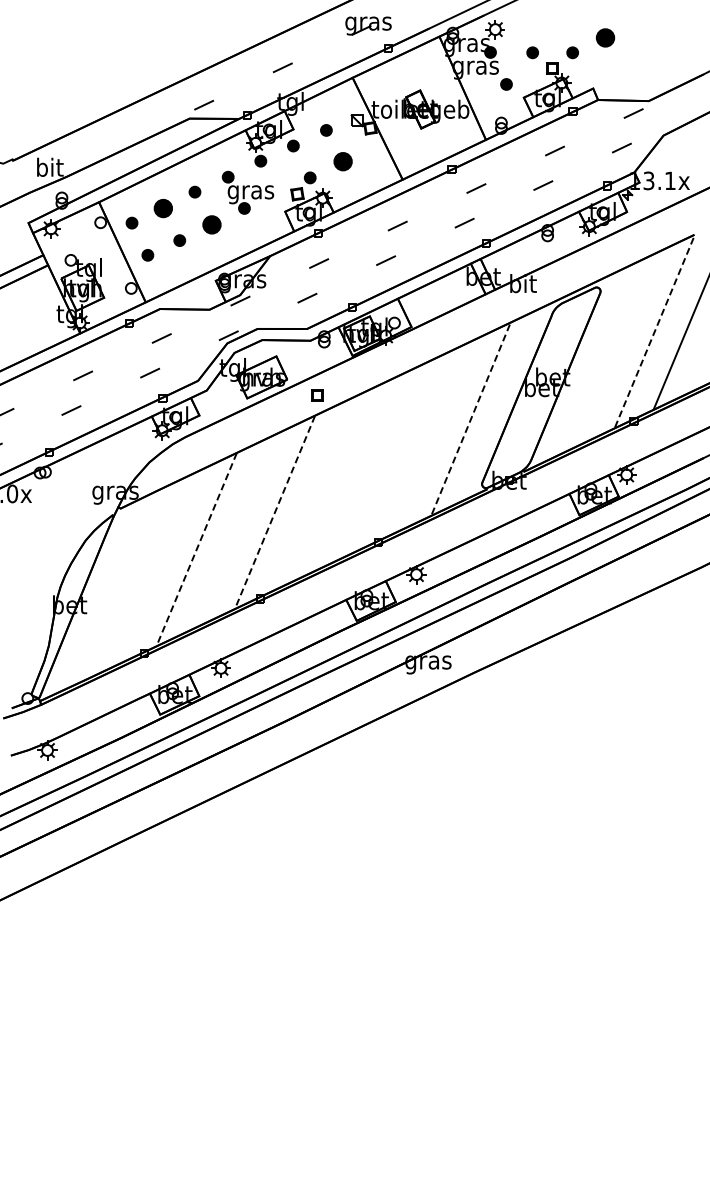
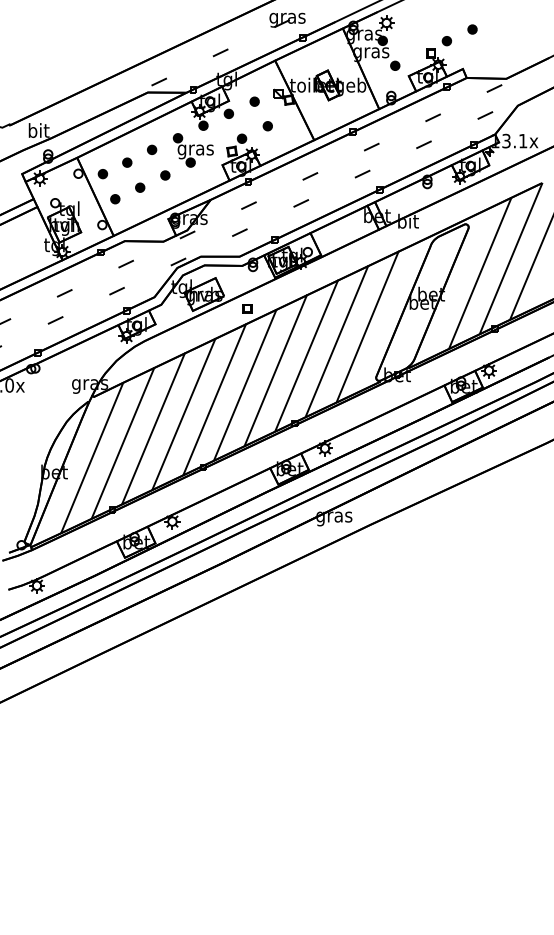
part: (605, 37) -> (472, 29), size x0.62
part: (532, 52) -> (415, 40), removed
part: (343, 161) -> (268, 125), size x0.62
part: (162, 208) -> (126, 162), size x0.62
part: (211, 224) -> (164, 175), size x0.62
line: (654, 331) -> (510, 258), dashed -> solid
line: (614, 349) -> (479, 272), added
line: (471, 418) -> (367, 326), dashed -> solid
line: (431, 436) -> (336, 340), added
line: (393, 455) -> (307, 355), added
line: (353, 474) -> (275, 370), added
line: (314, 493) -> (245, 385), added
line: (275, 511) -> (214, 399), dashed -> solid
line: (235, 530) -> (183, 414), added
line: (196, 549) -> (153, 428), dashed -> solid
line: (157, 567) -> (122, 442), added
line: (117, 586) -> (91, 457), added

